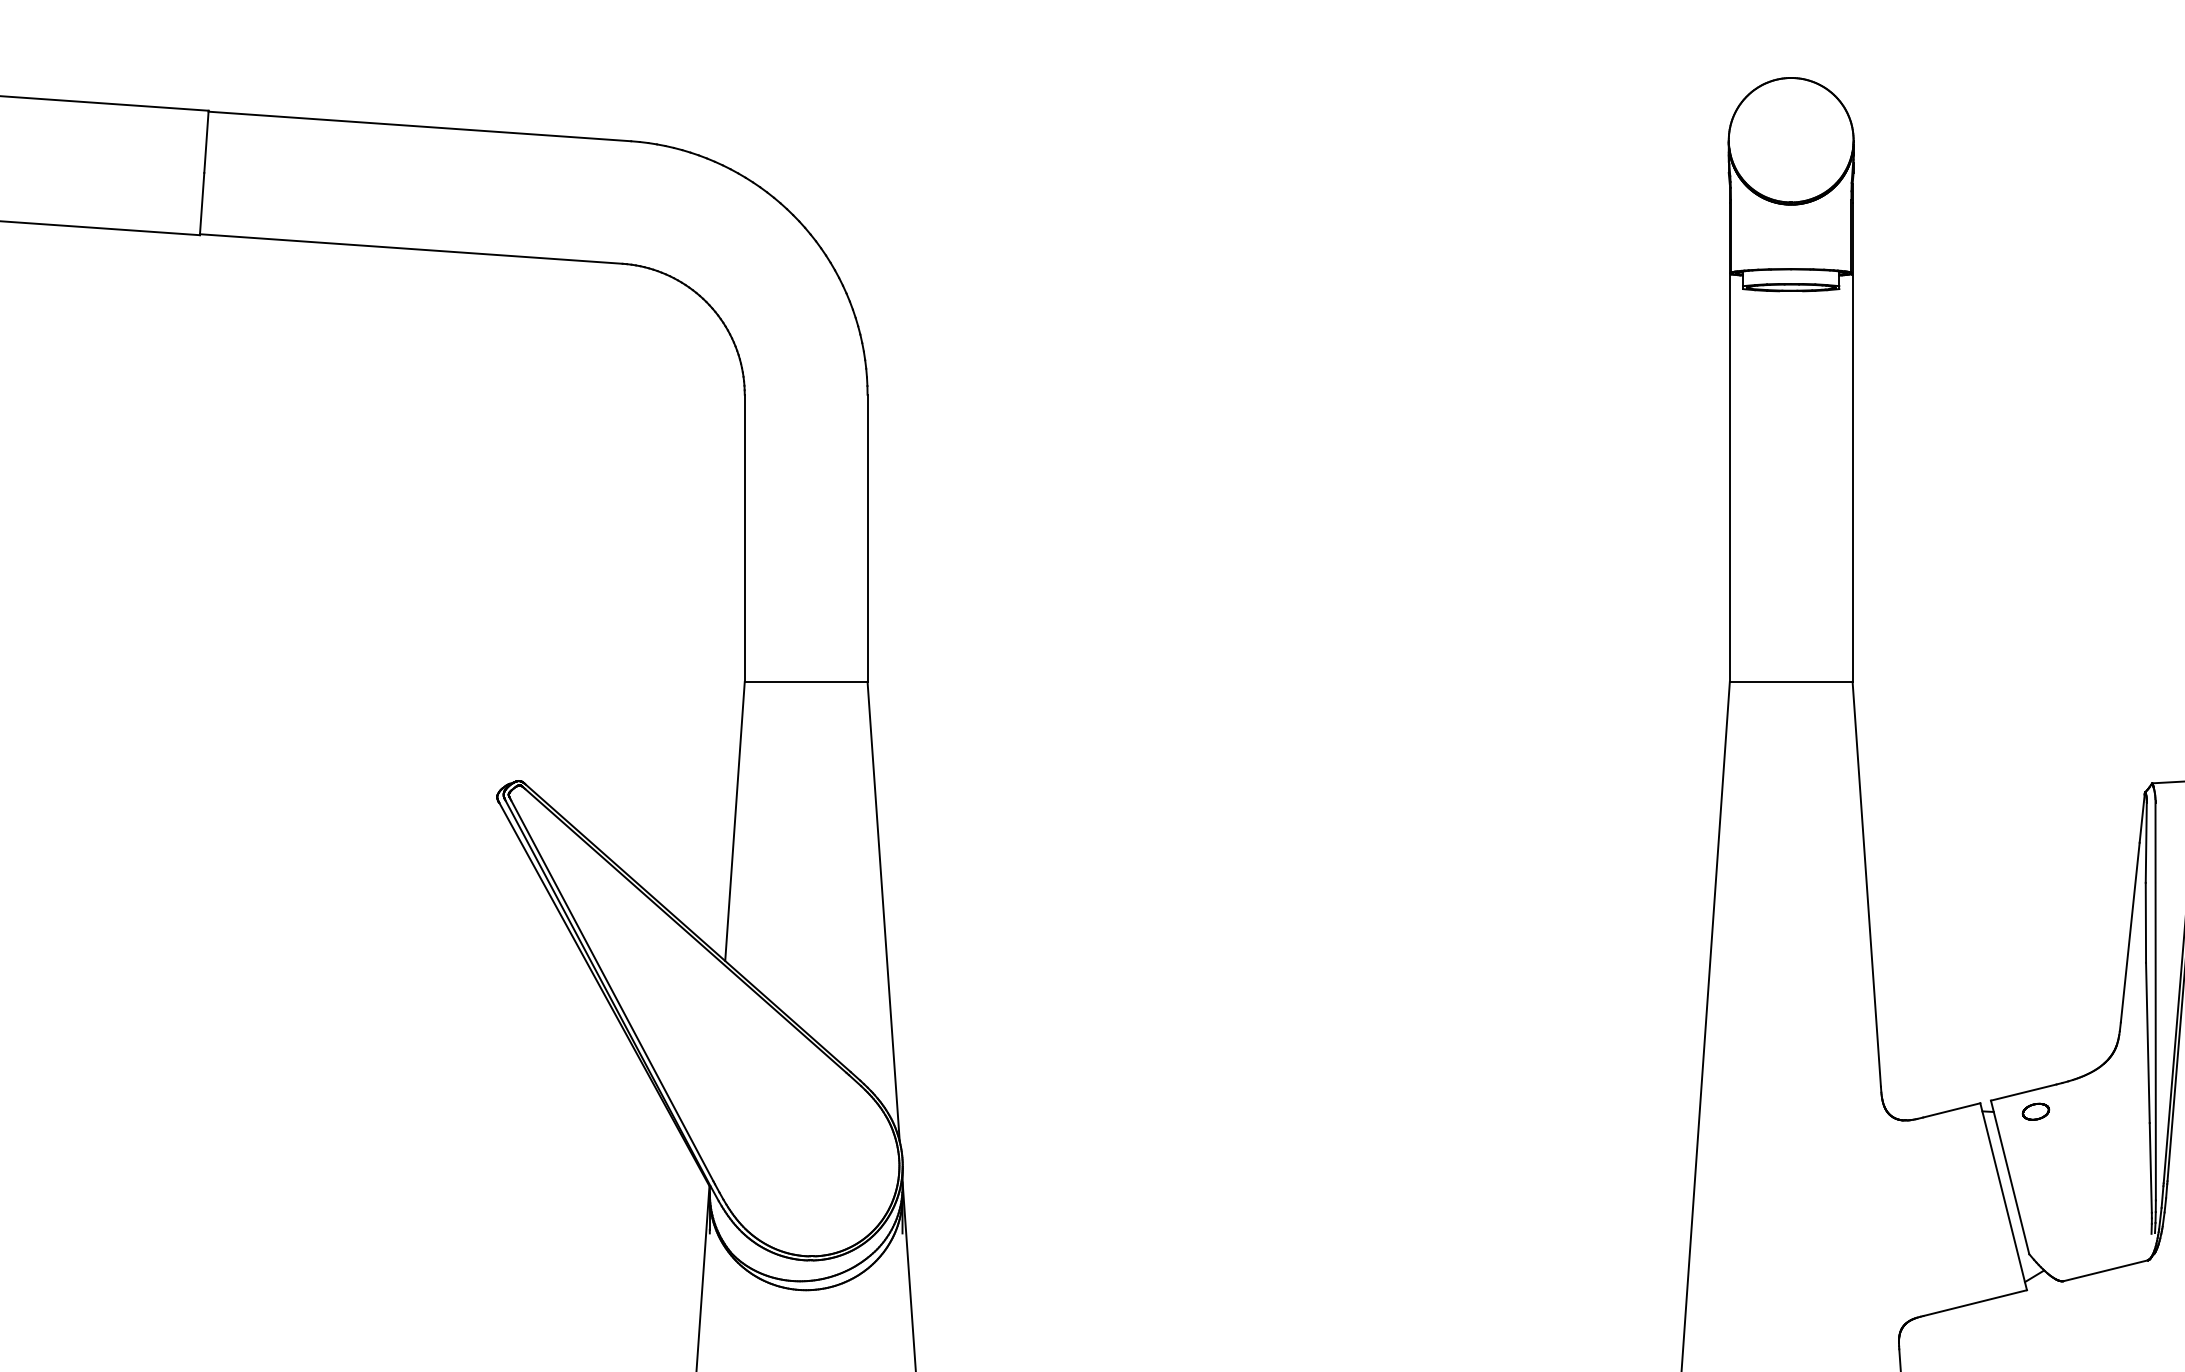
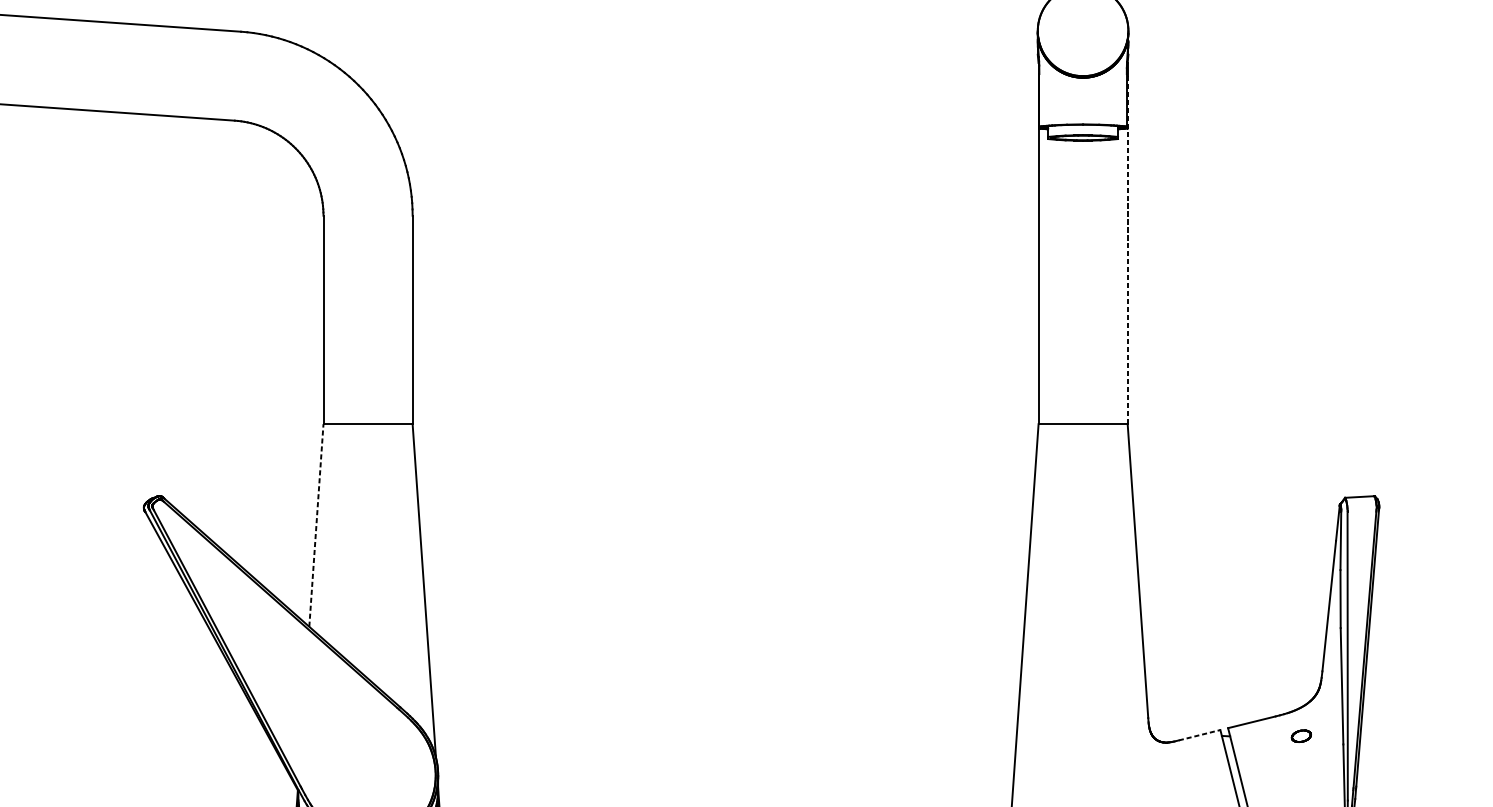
line: (1852, 442) -> (1127, 250), solid -> dashed
line: (735, 821) -> (316, 525), solid -> dashed
line: (1952, 1110) -> (1200, 735), solid -> dashed
part: (2035, 1111) -> (1301, 736), moved

